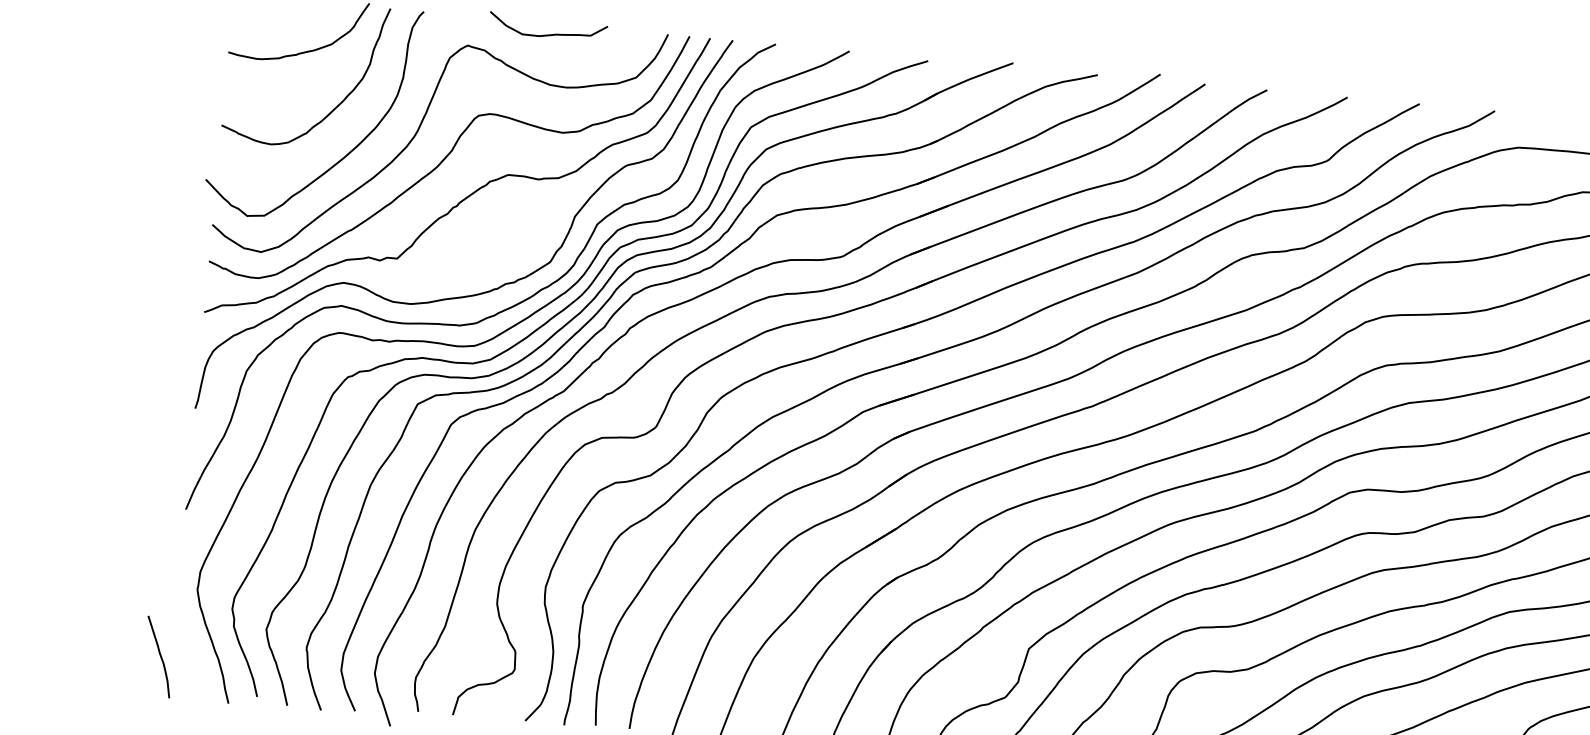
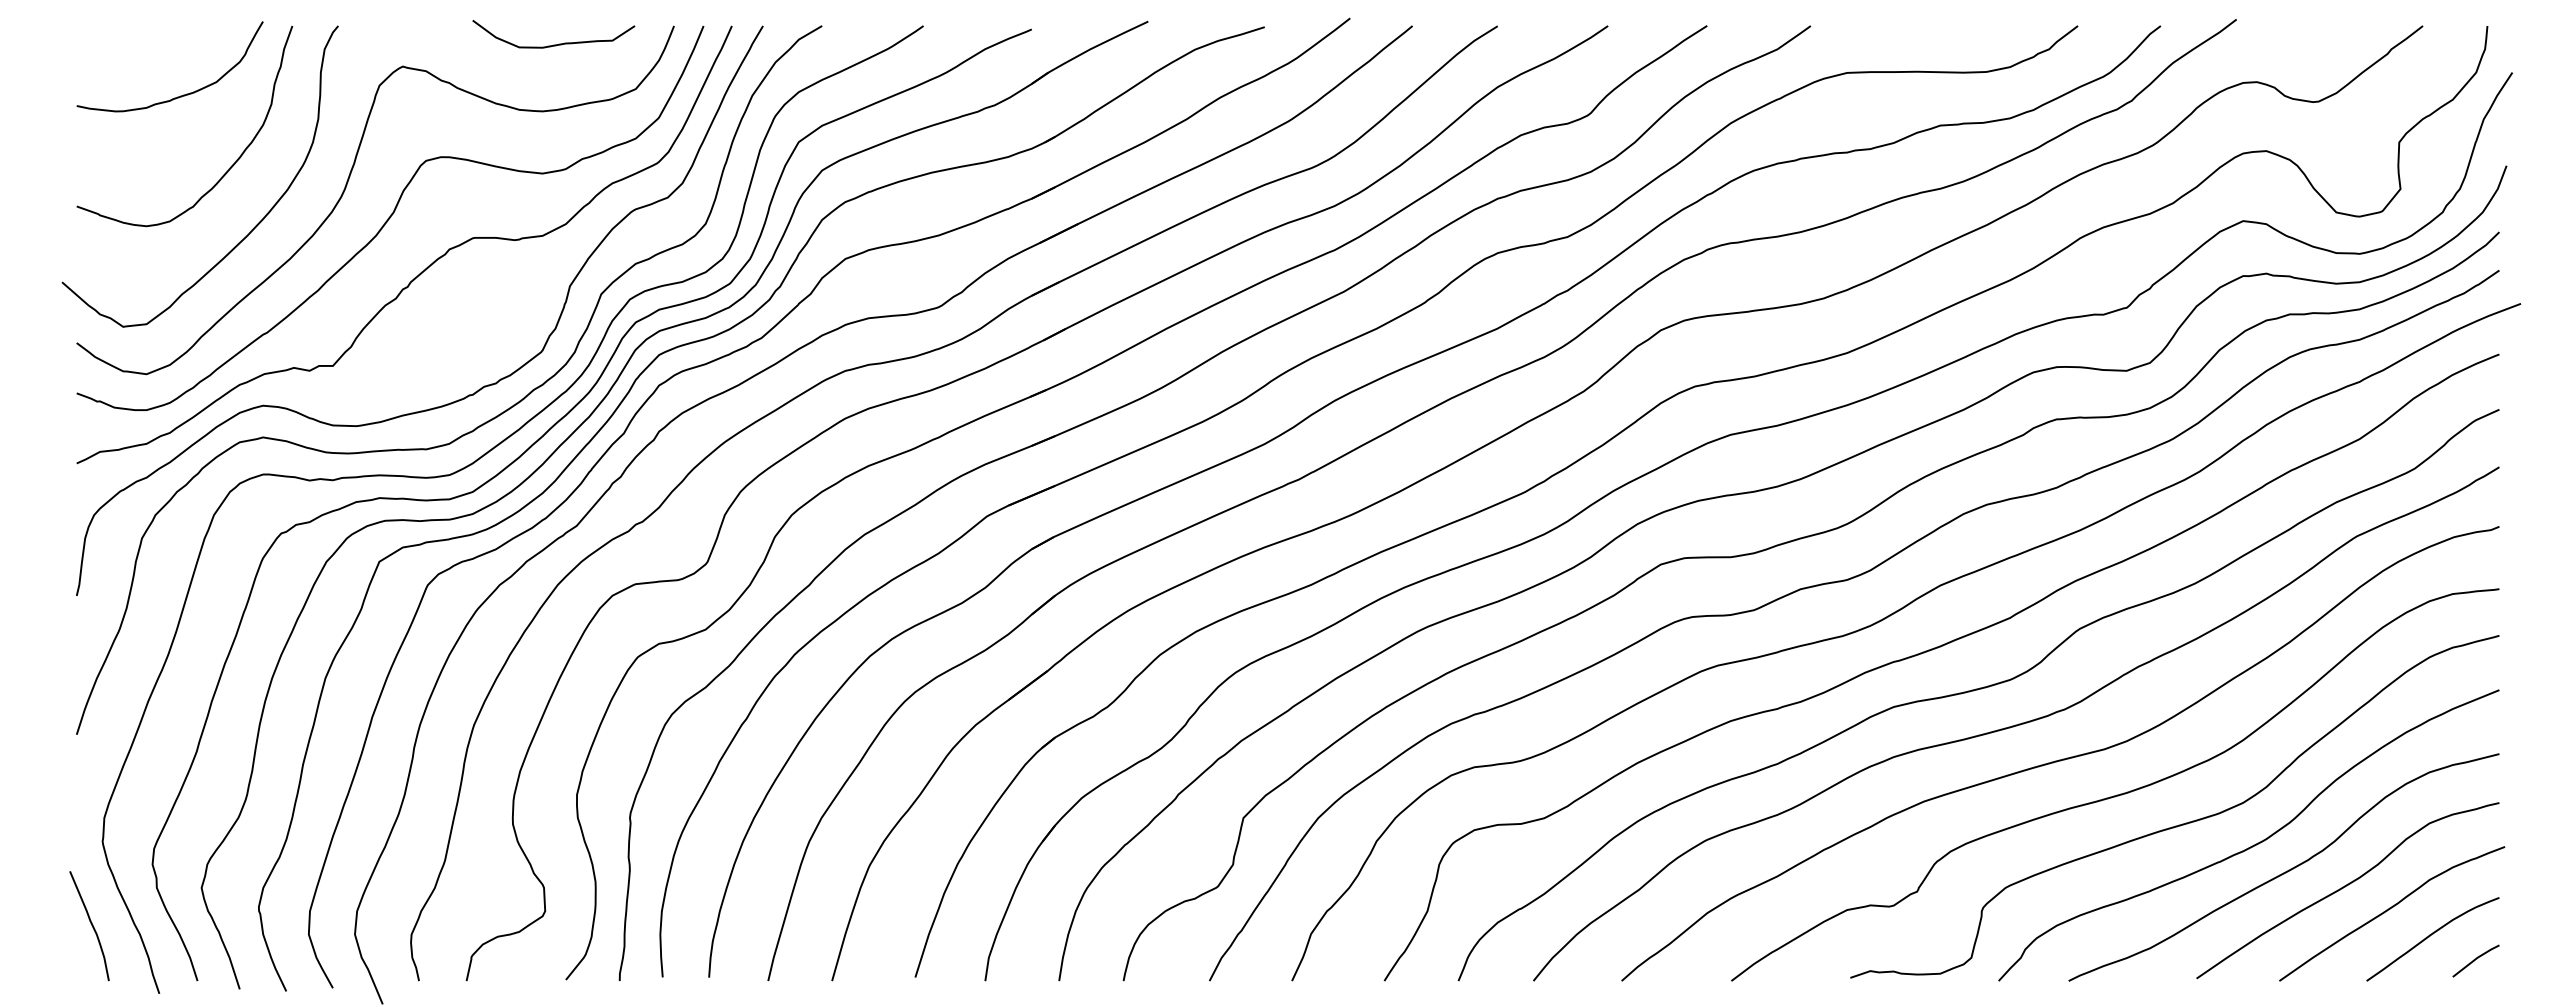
curve: (547, 34) -> (553, 44), moved
curve: (160, 656) -> (91, 925), moved

